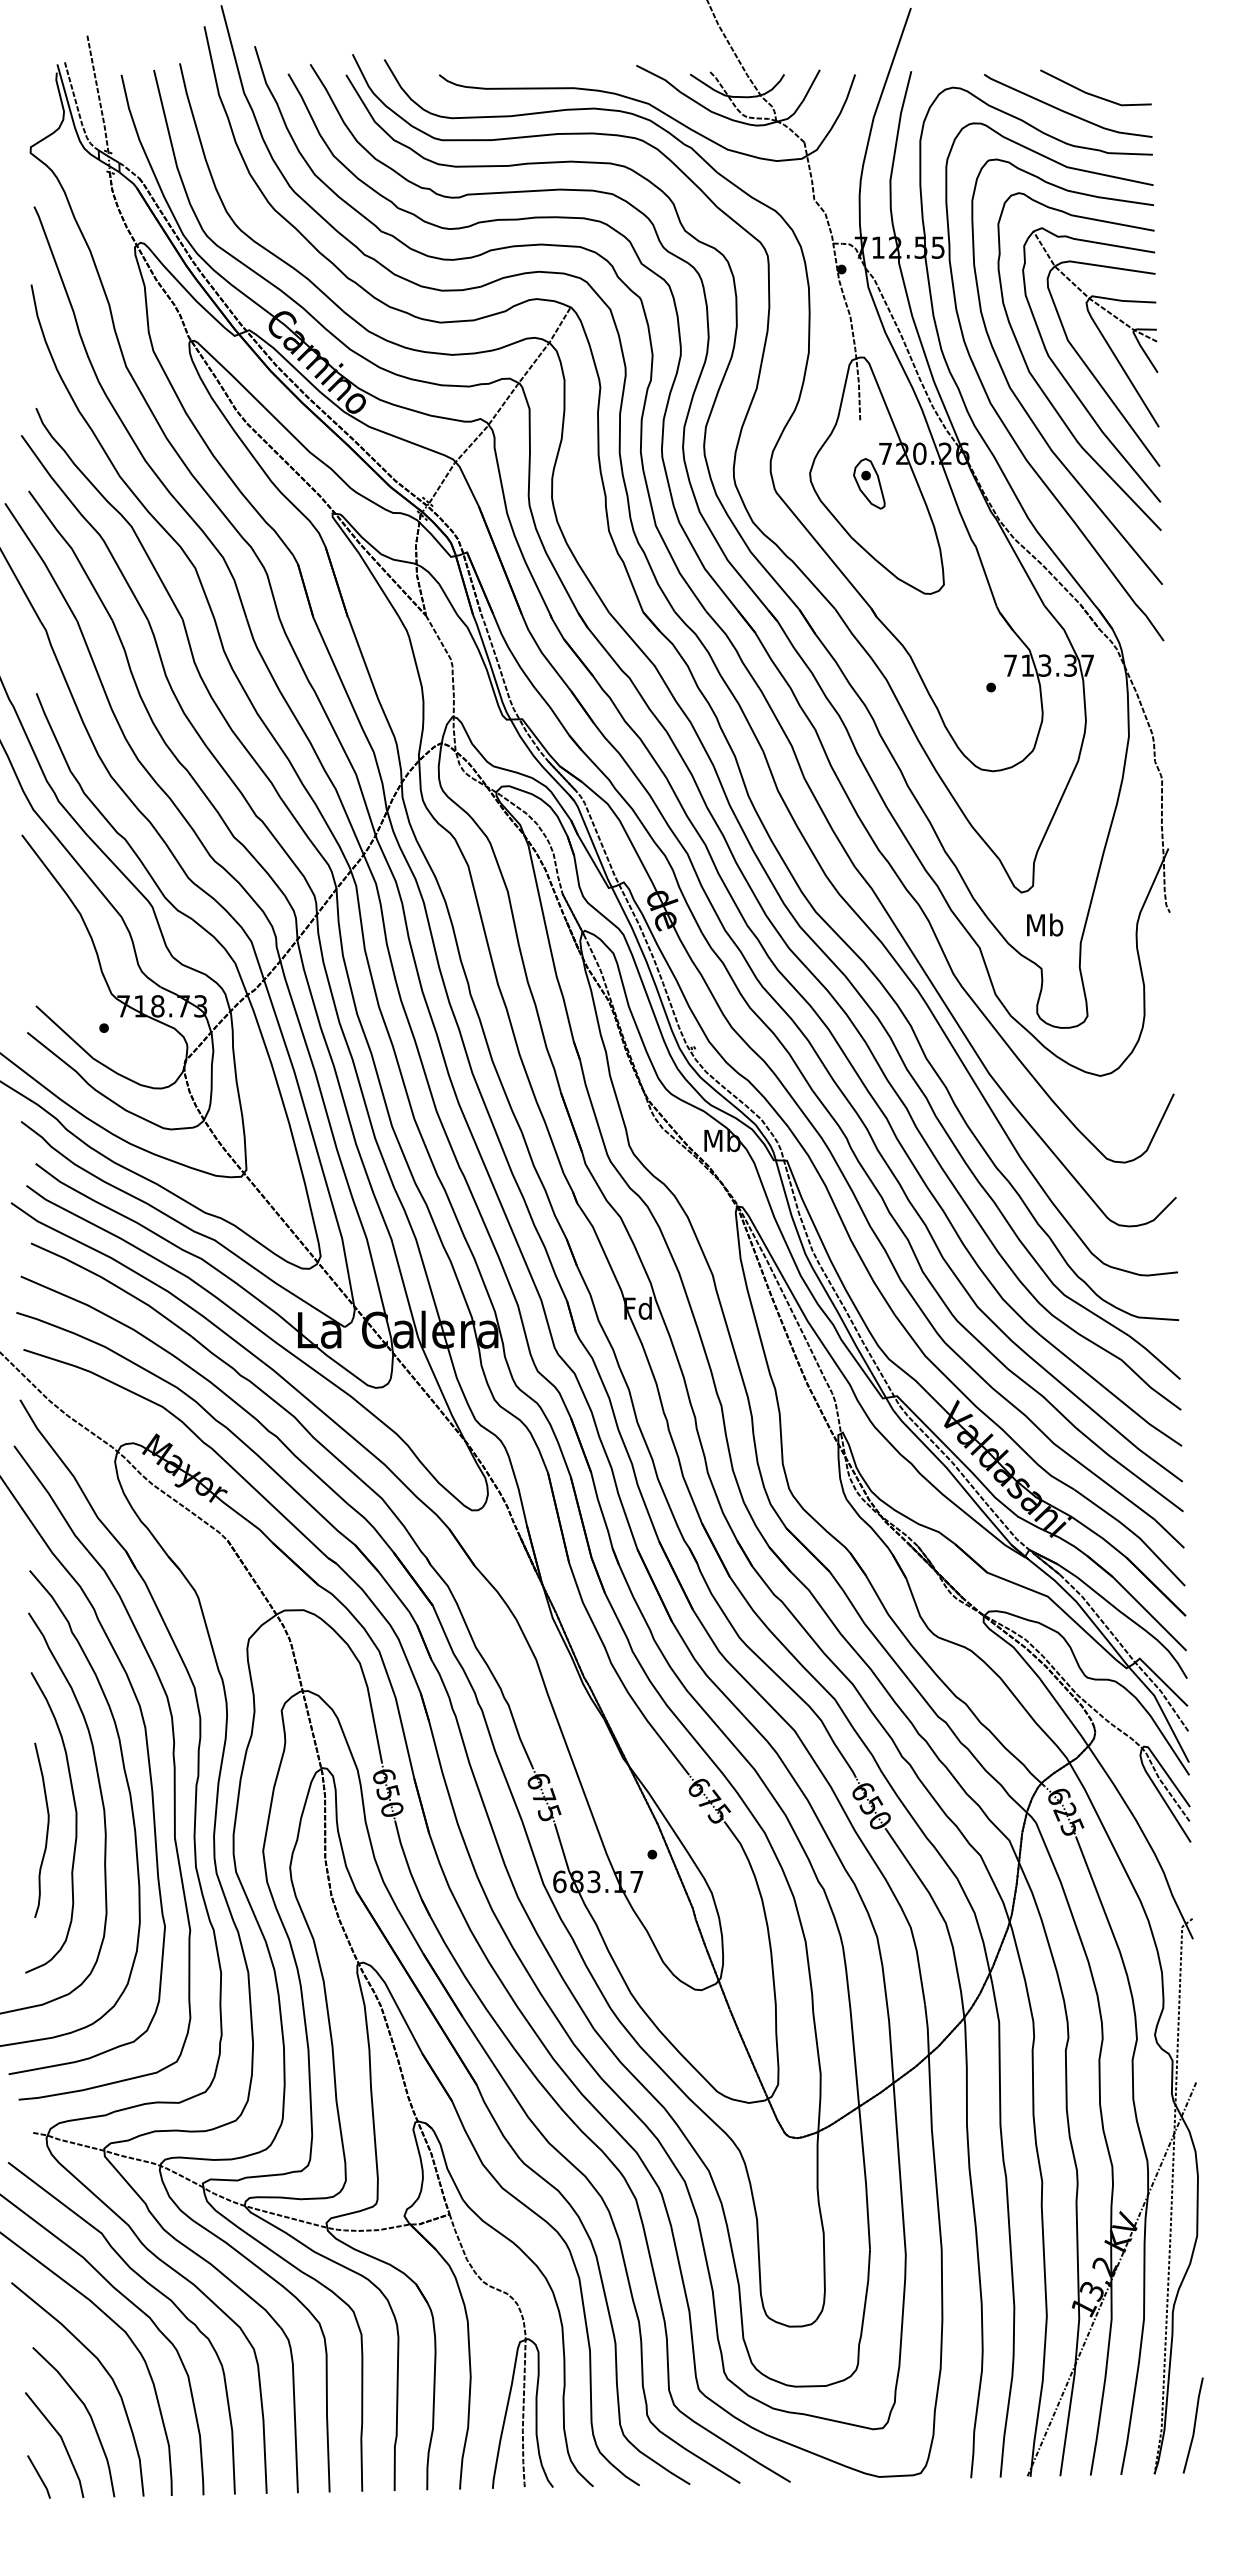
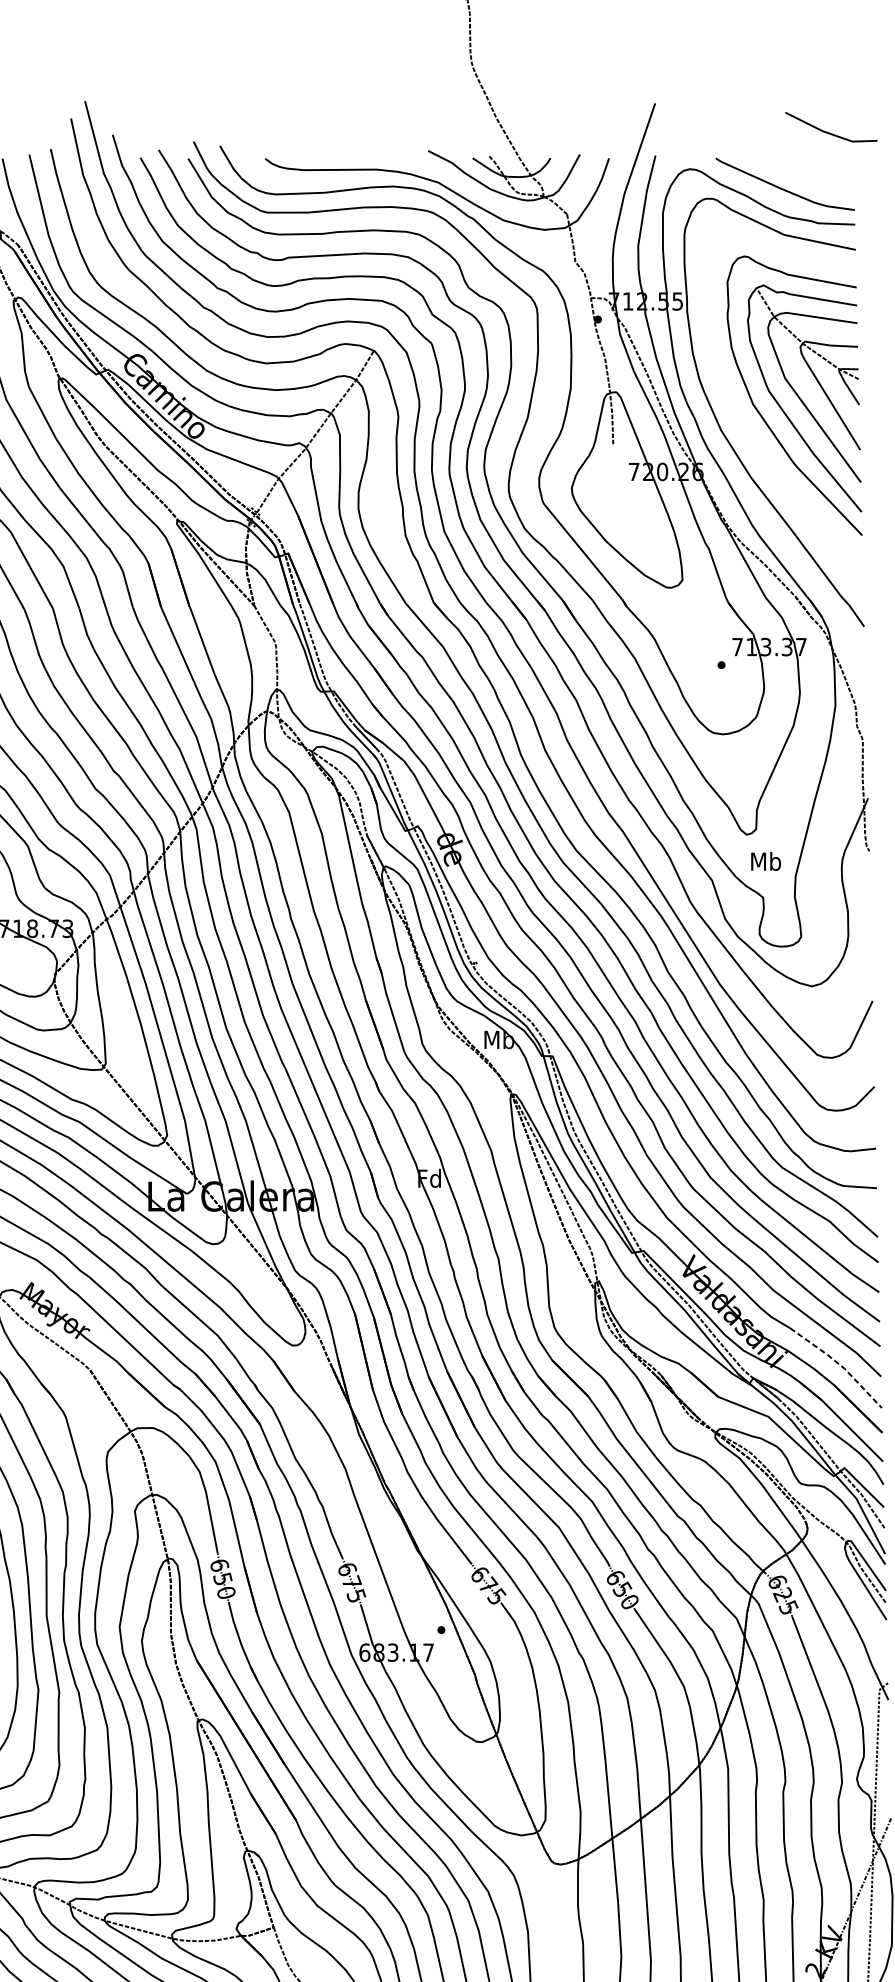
line: (1094, 94) -> (830, 132), moved
curve: (1020, 401) -> (745, 428), removed
part: (869, 483) -> (620, 496), removed
line: (1133, 1533) -> (839, 1364), solid -> dashed

